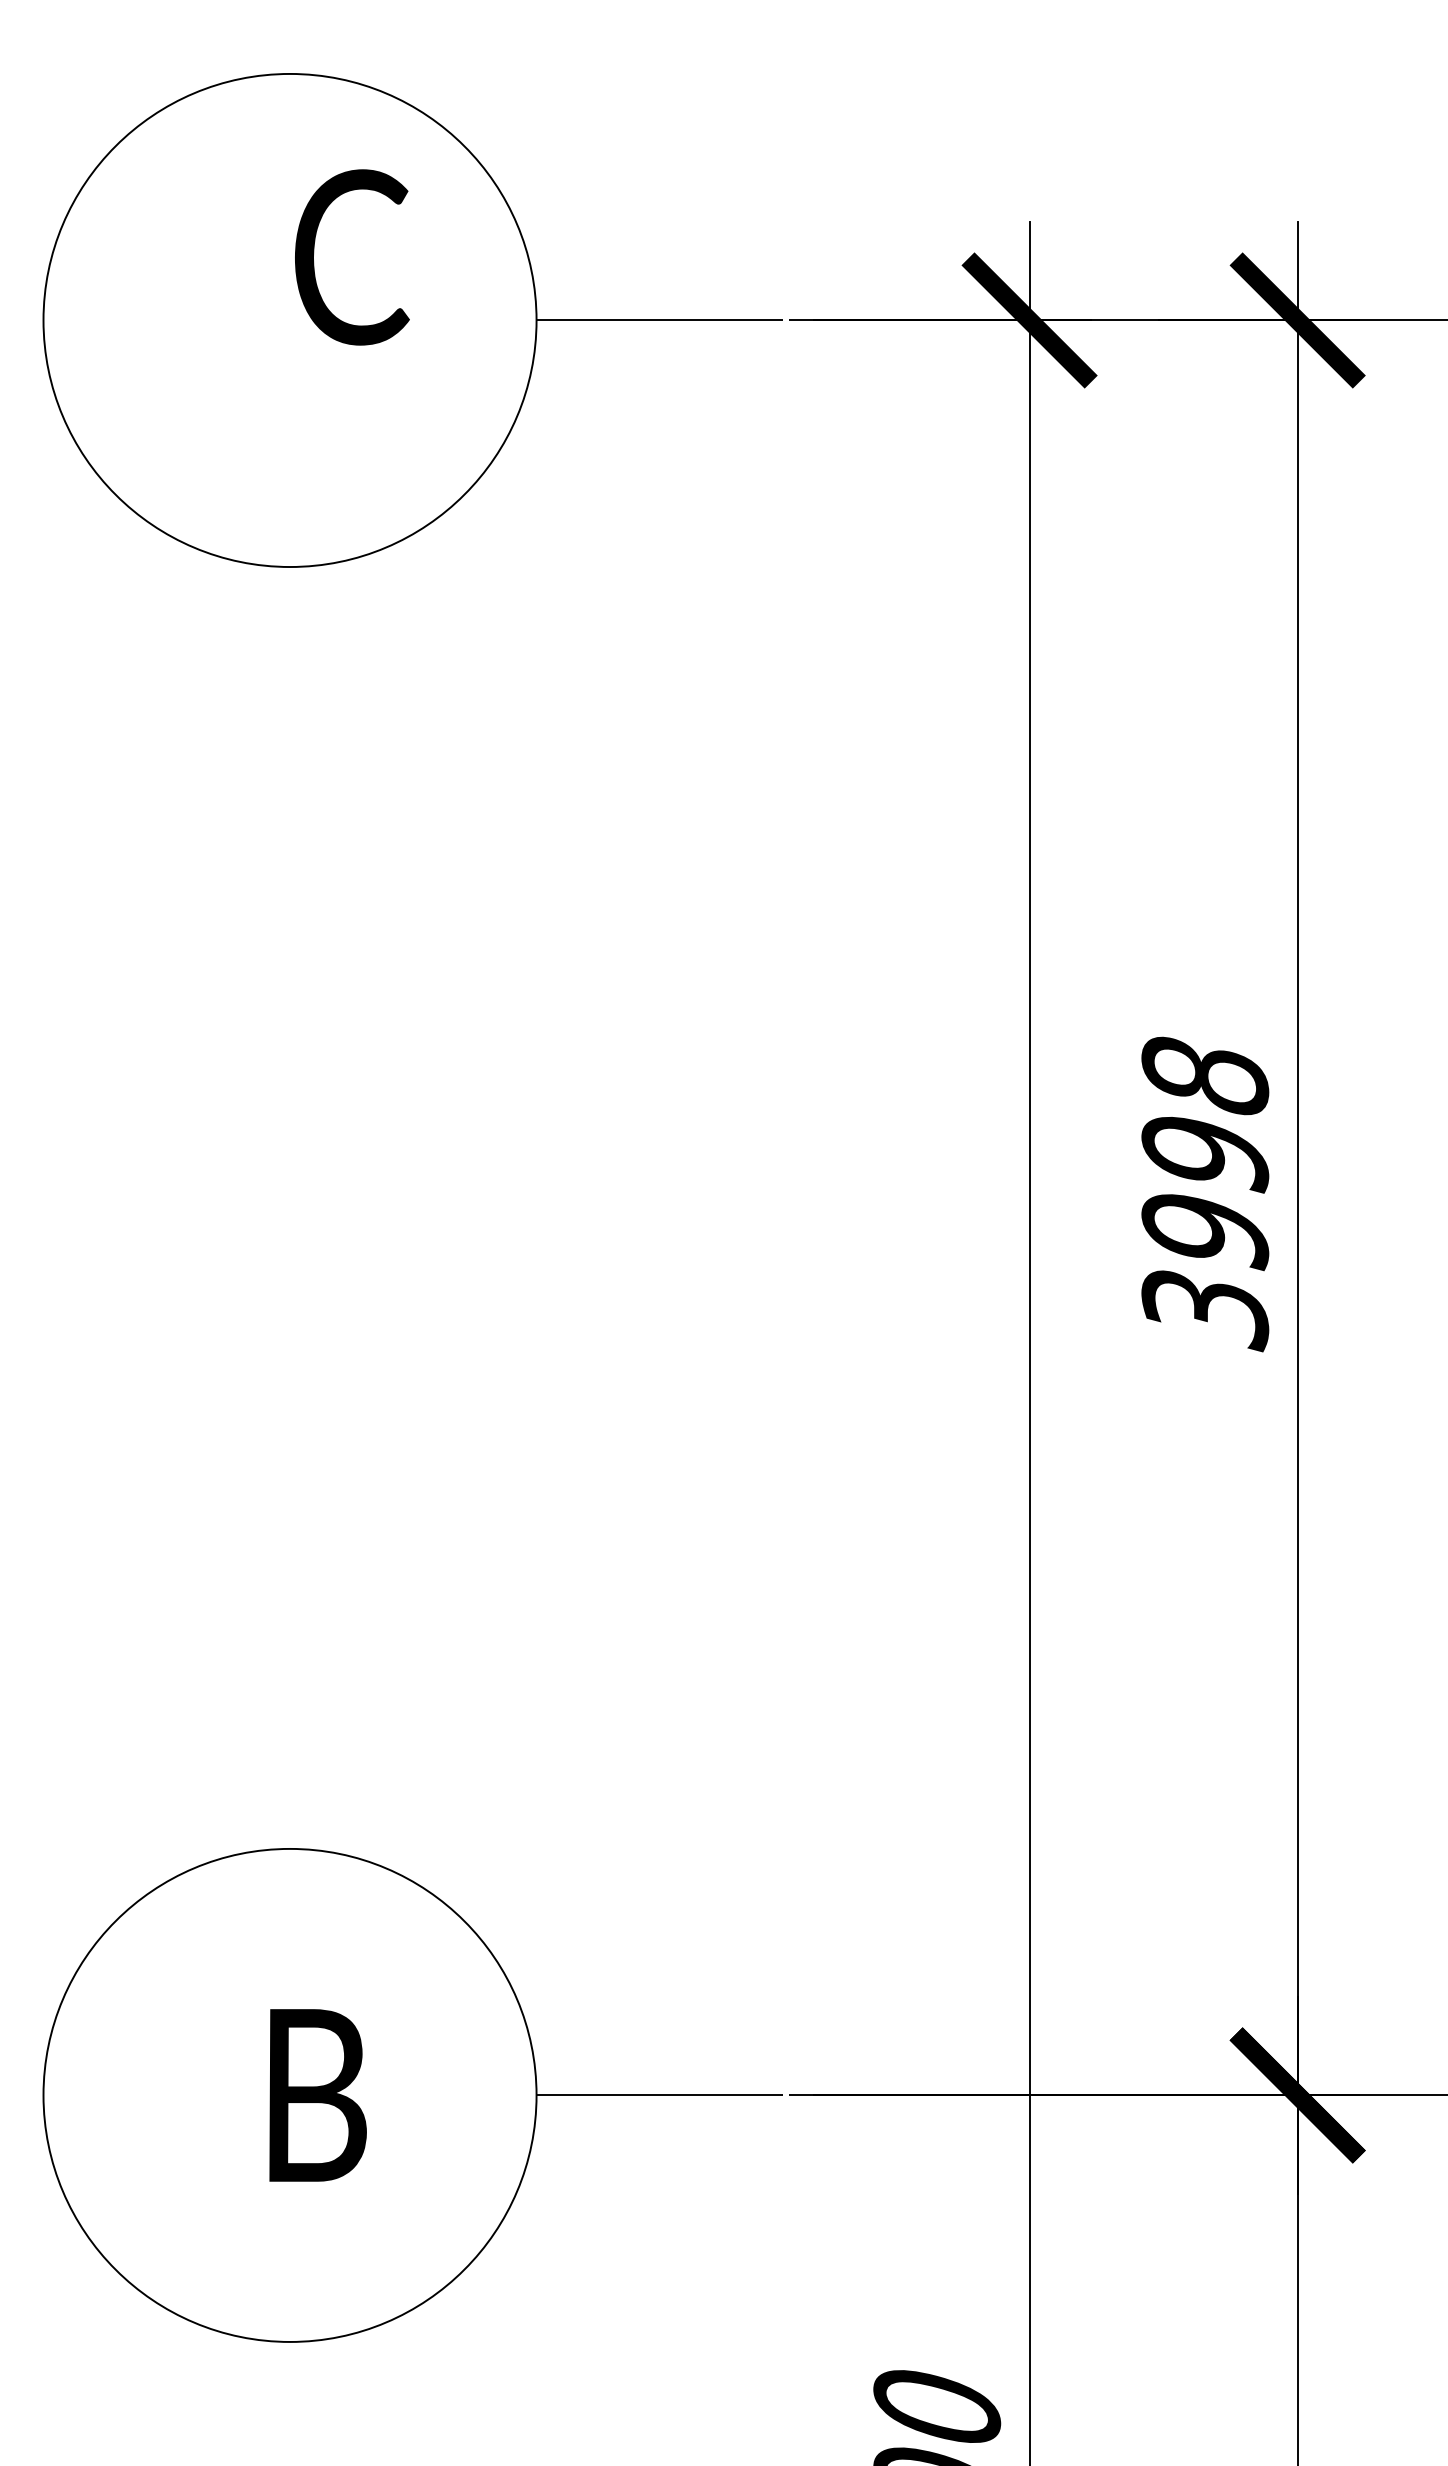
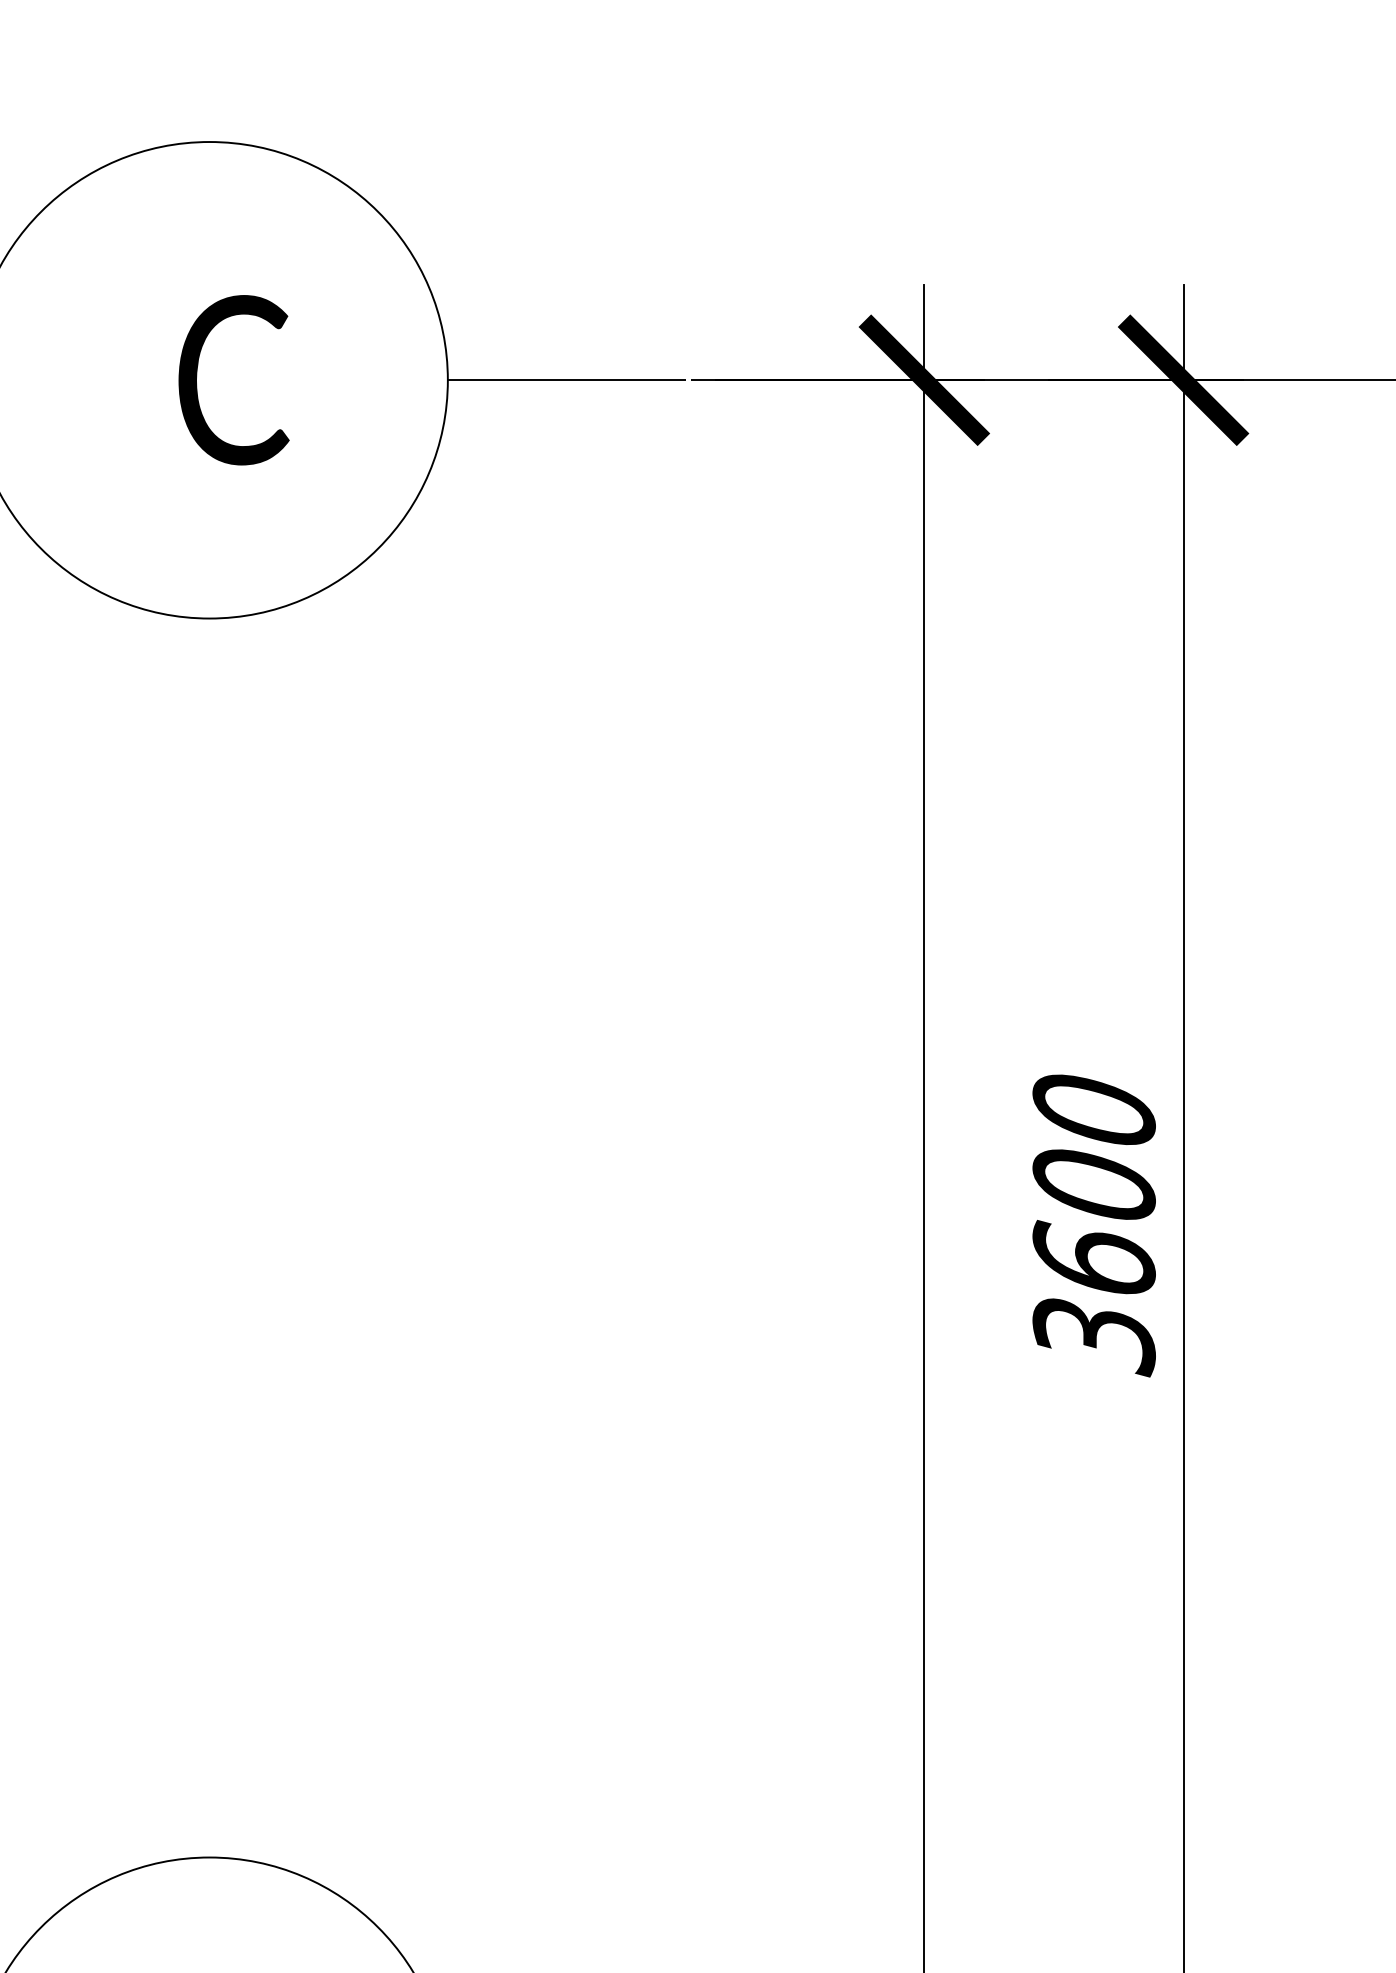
text: (352, 257) -> (234, 380), moved
text: (1205, 1153) -> (1094, 1185), 3998 -> 3600

